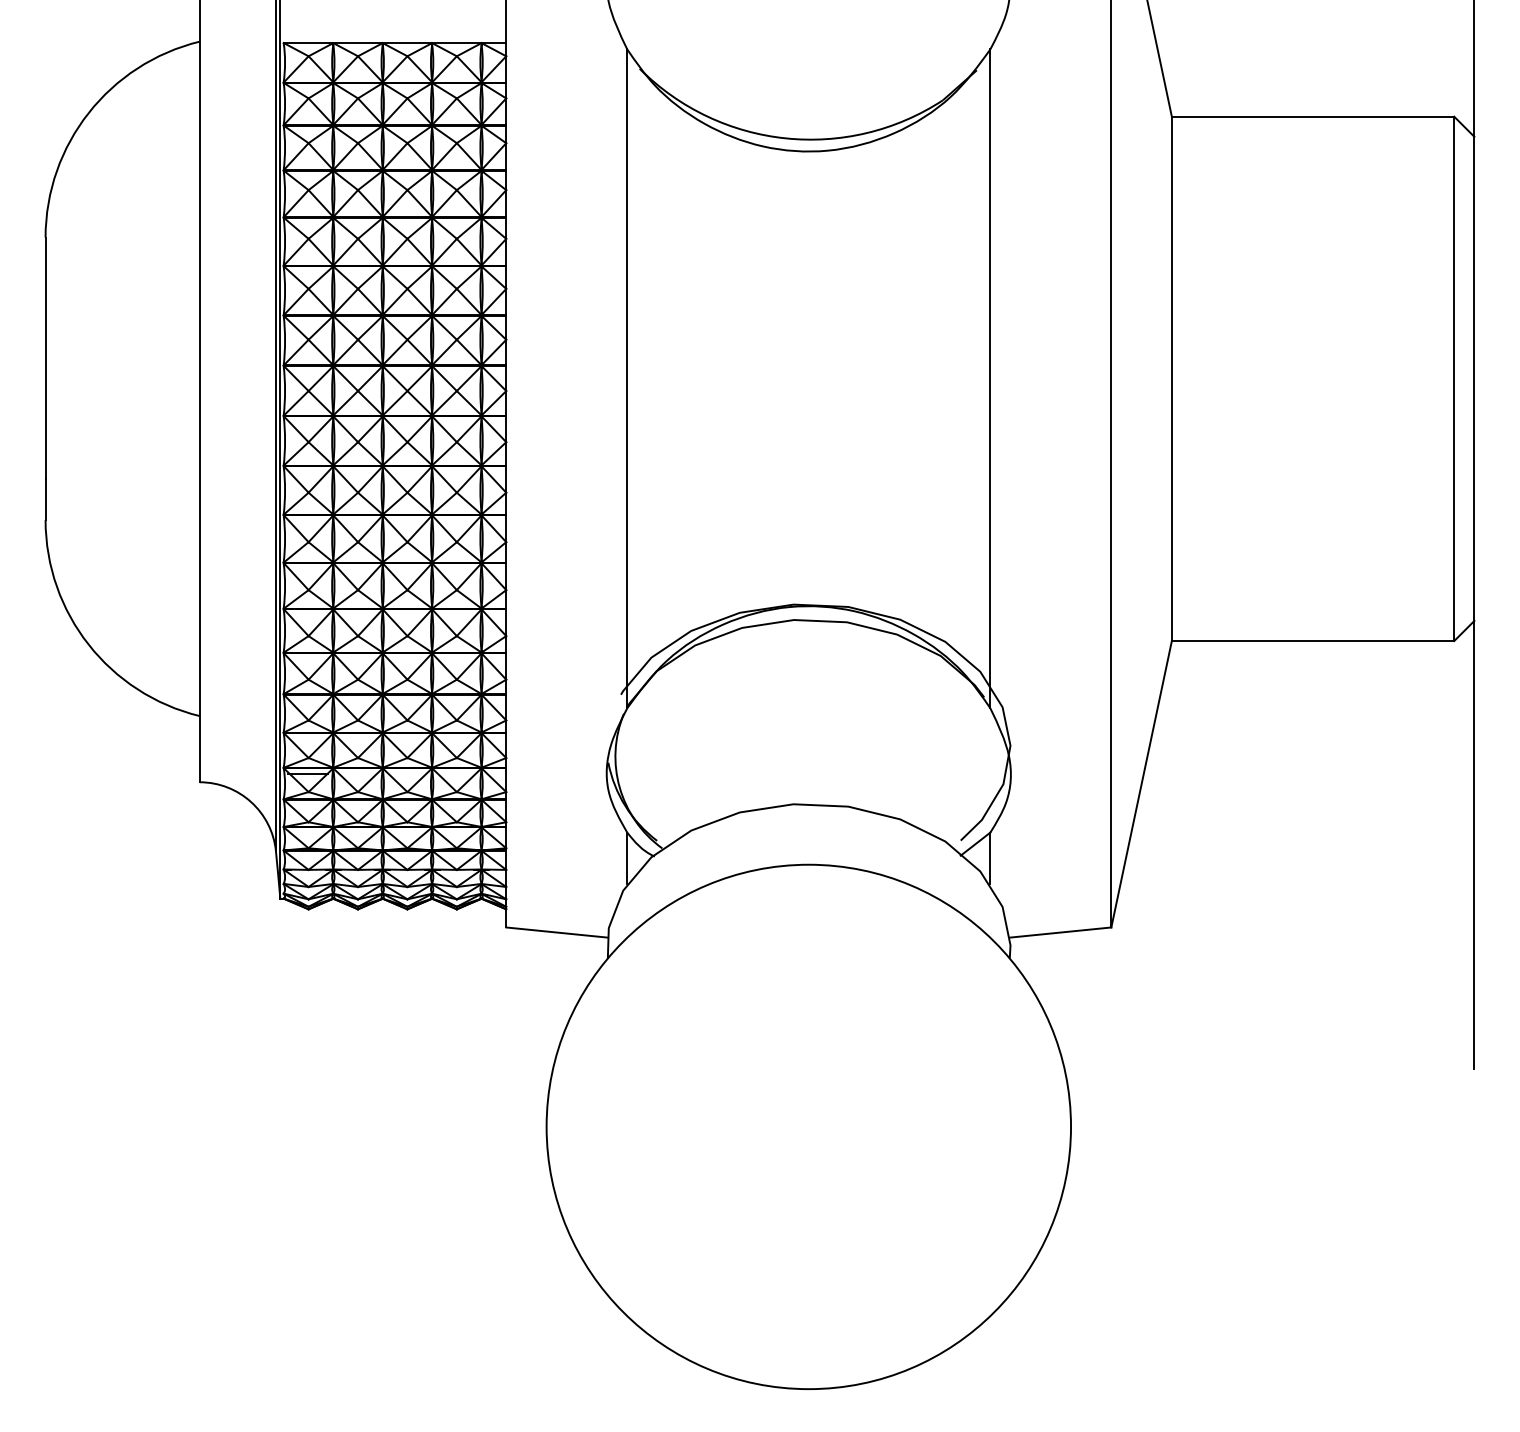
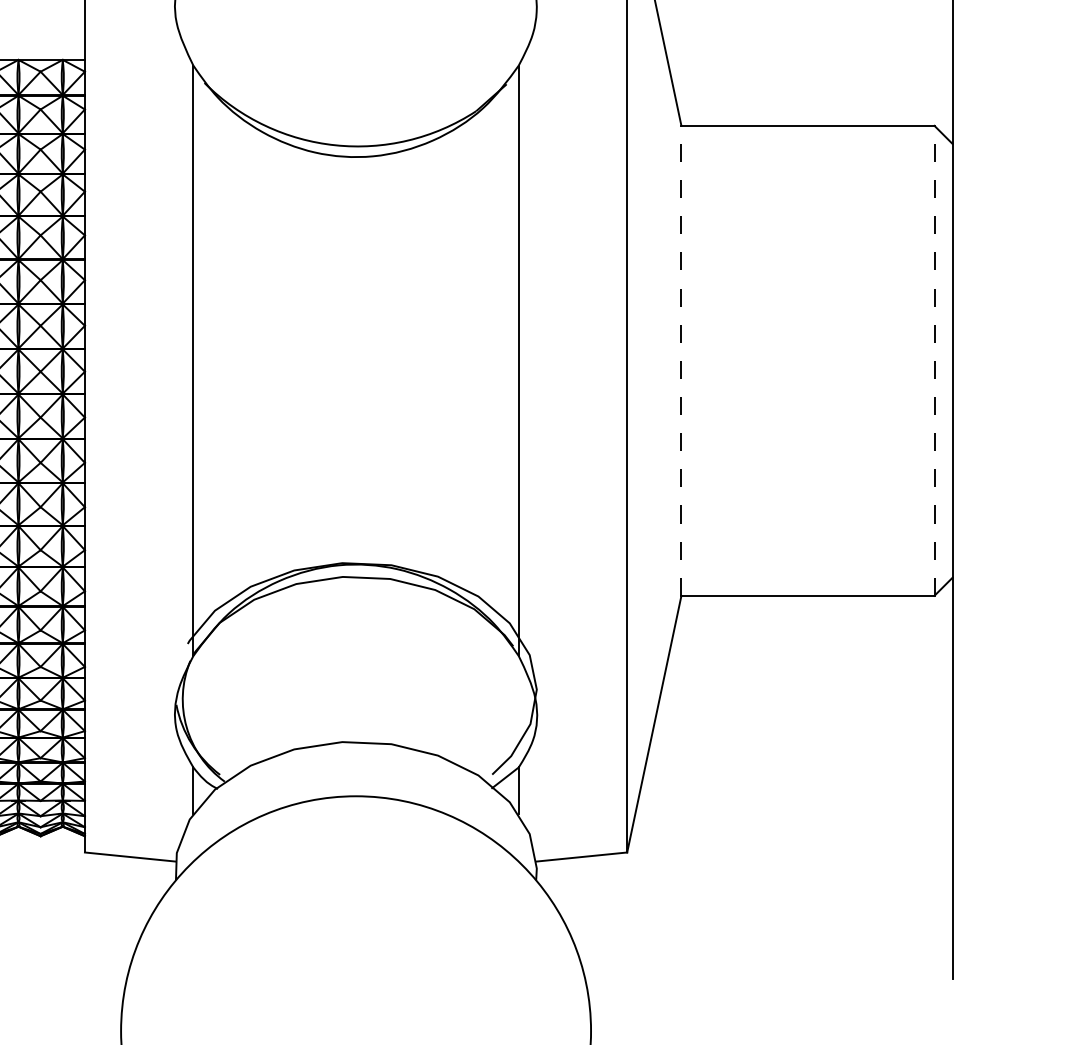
line: (1171, 378) -> (681, 360), solid -> dashed
line: (1454, 378) -> (934, 360), solid -> dashed

